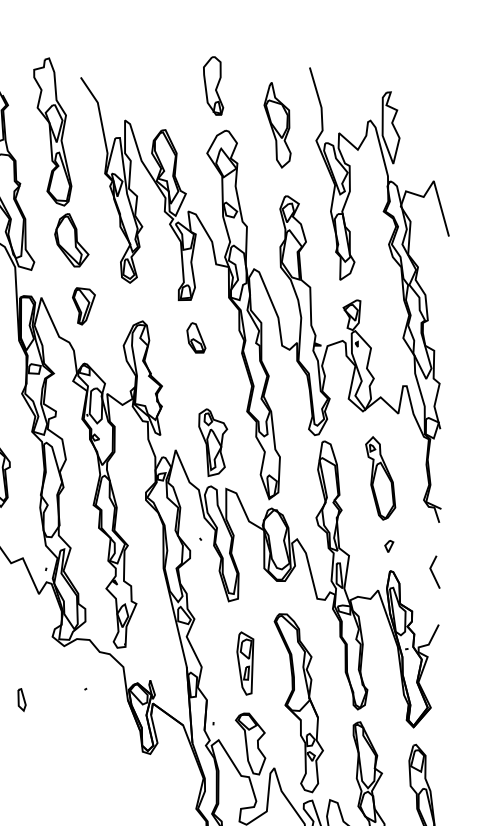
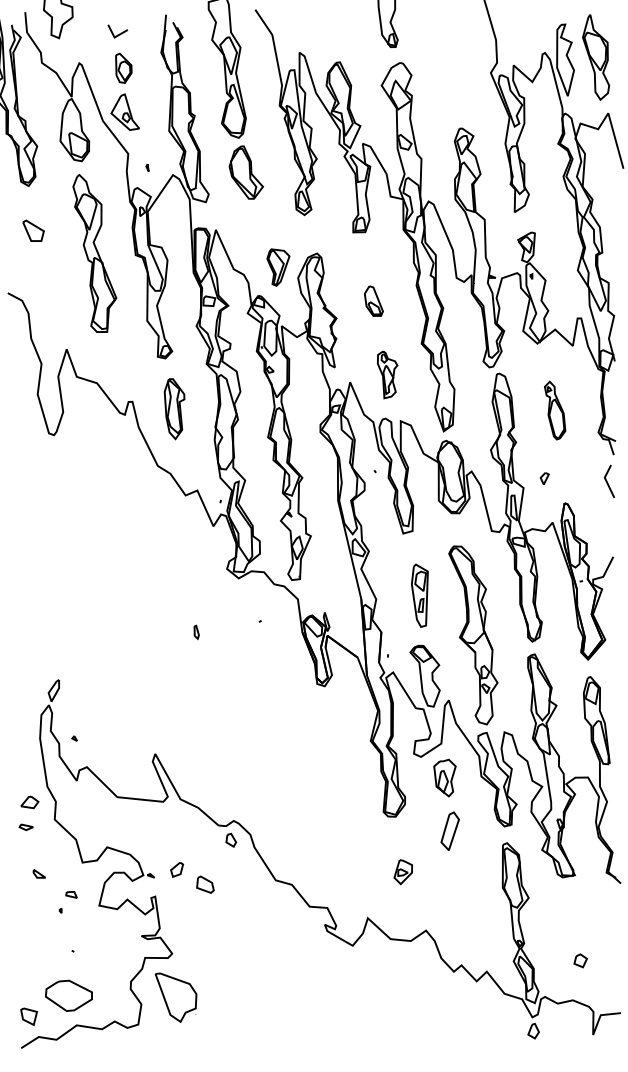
part: (278, 125) -> (596, 57), moved
part: (84, 306) -> (278, 267), moved
part: (196, 337) -> (373, 300), moved
part: (213, 442) -> (387, 374), size x0.7
part: (380, 478) -> (554, 410), size x0.7
part: (389, 546) -> (544, 478), moved
line: (433, 572) -> (607, 481), moved
part: (22, 700) -> (196, 632), size x0.6

